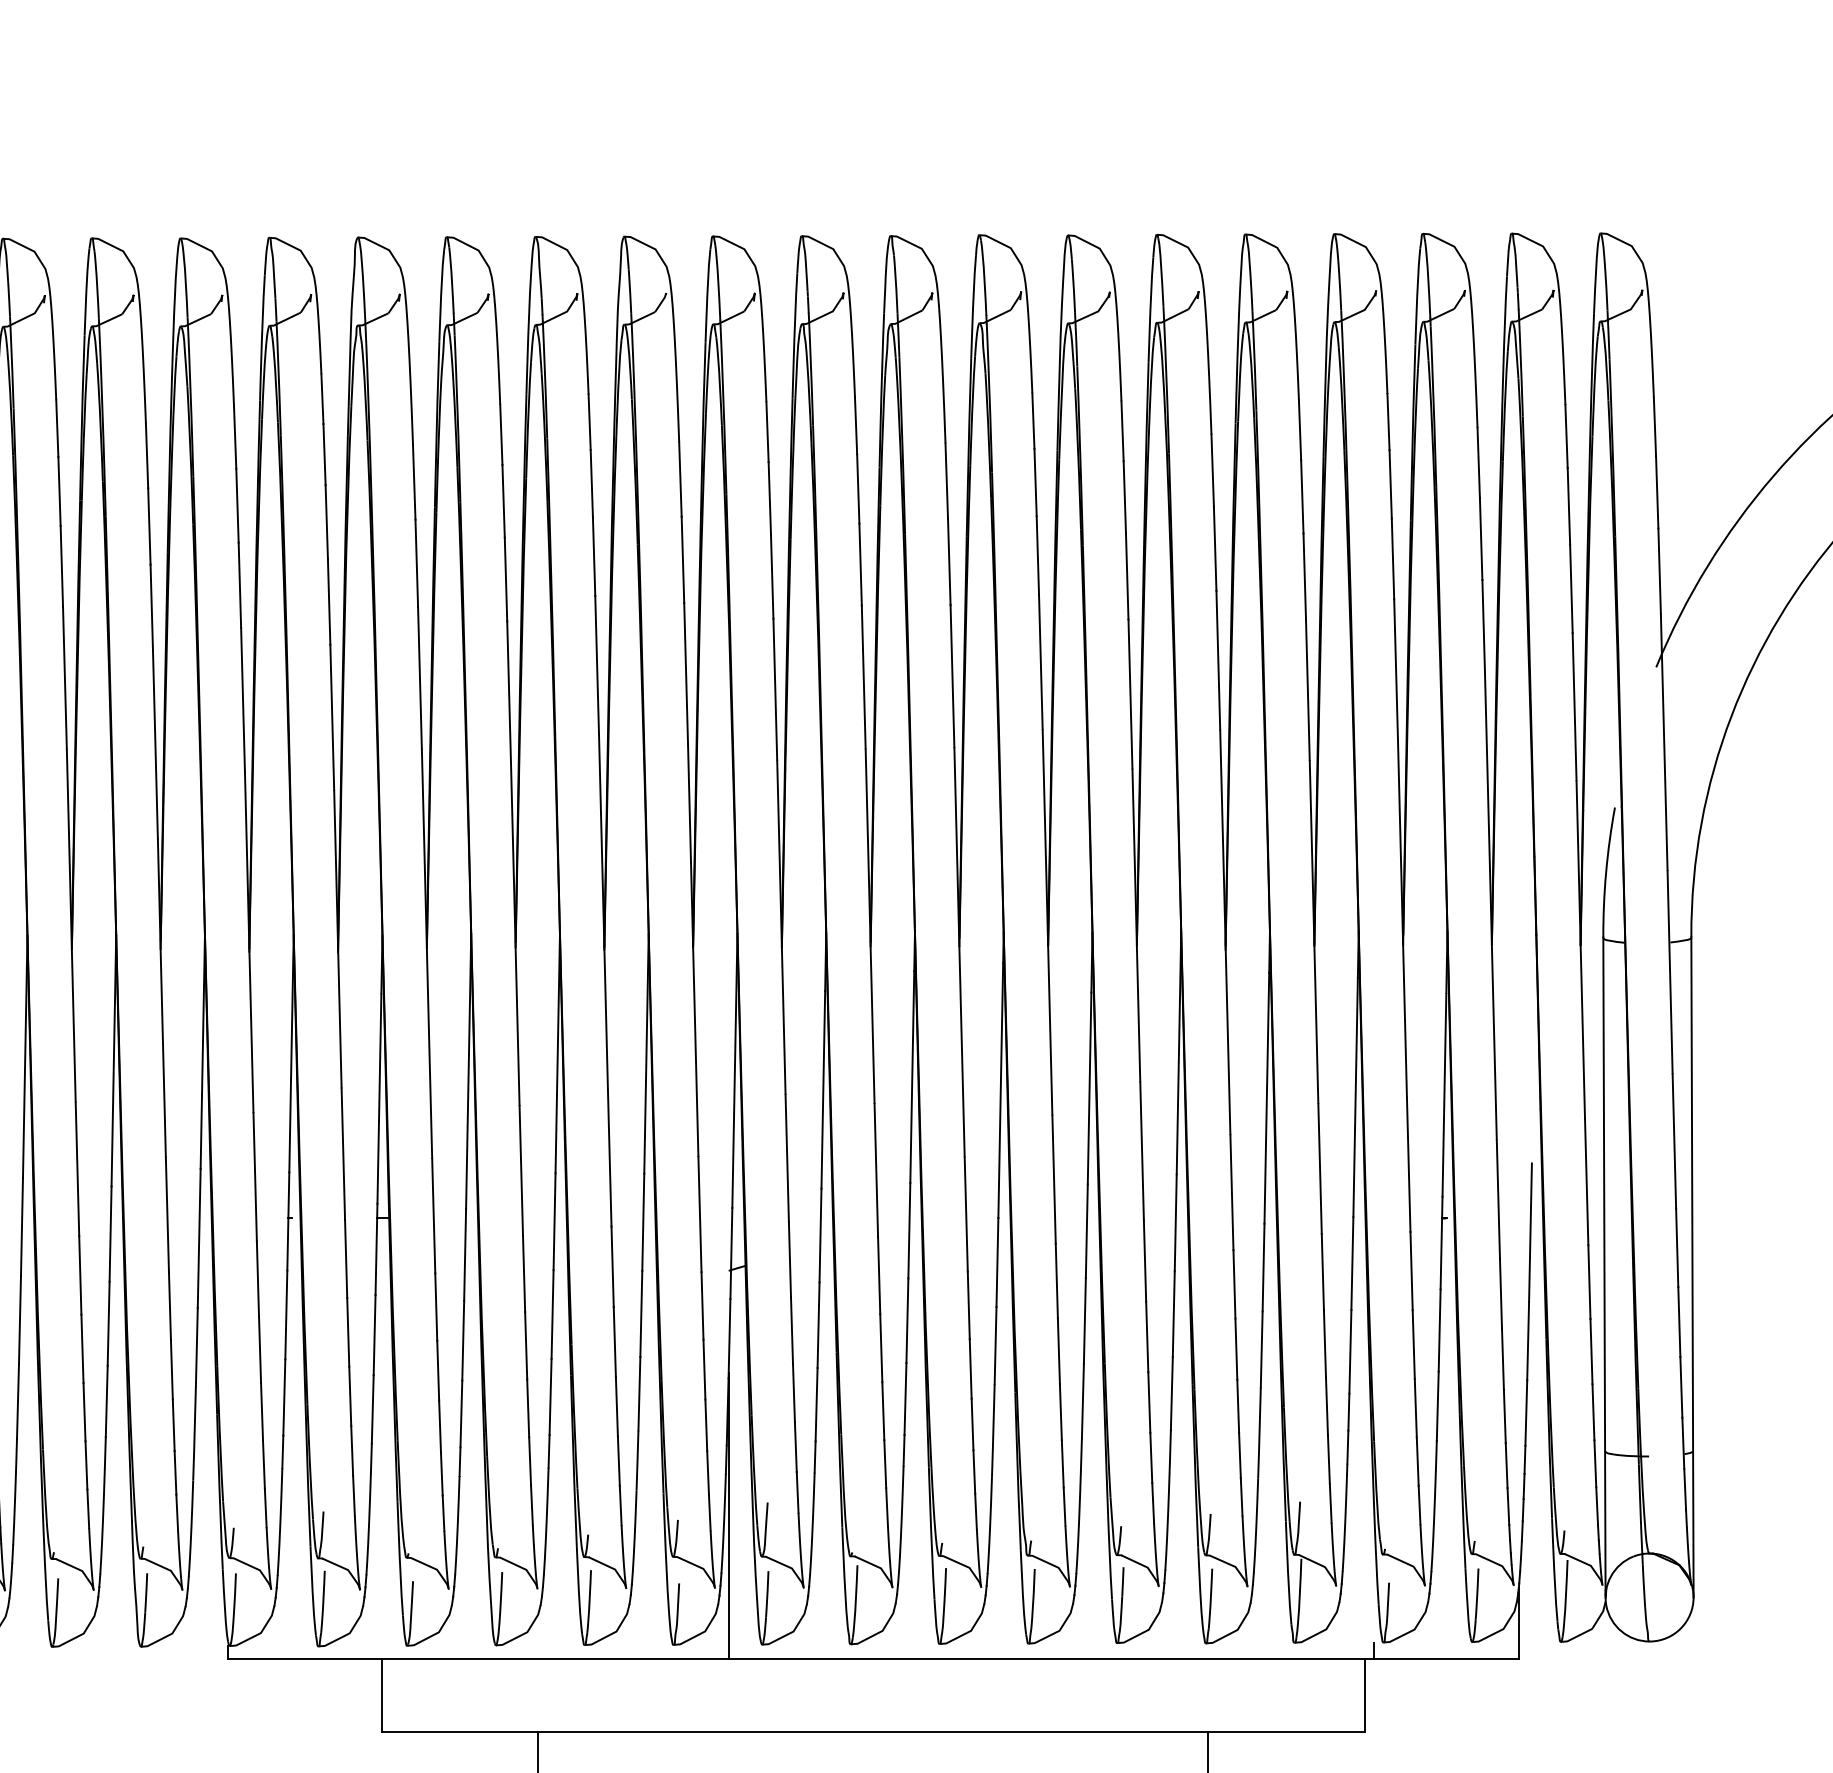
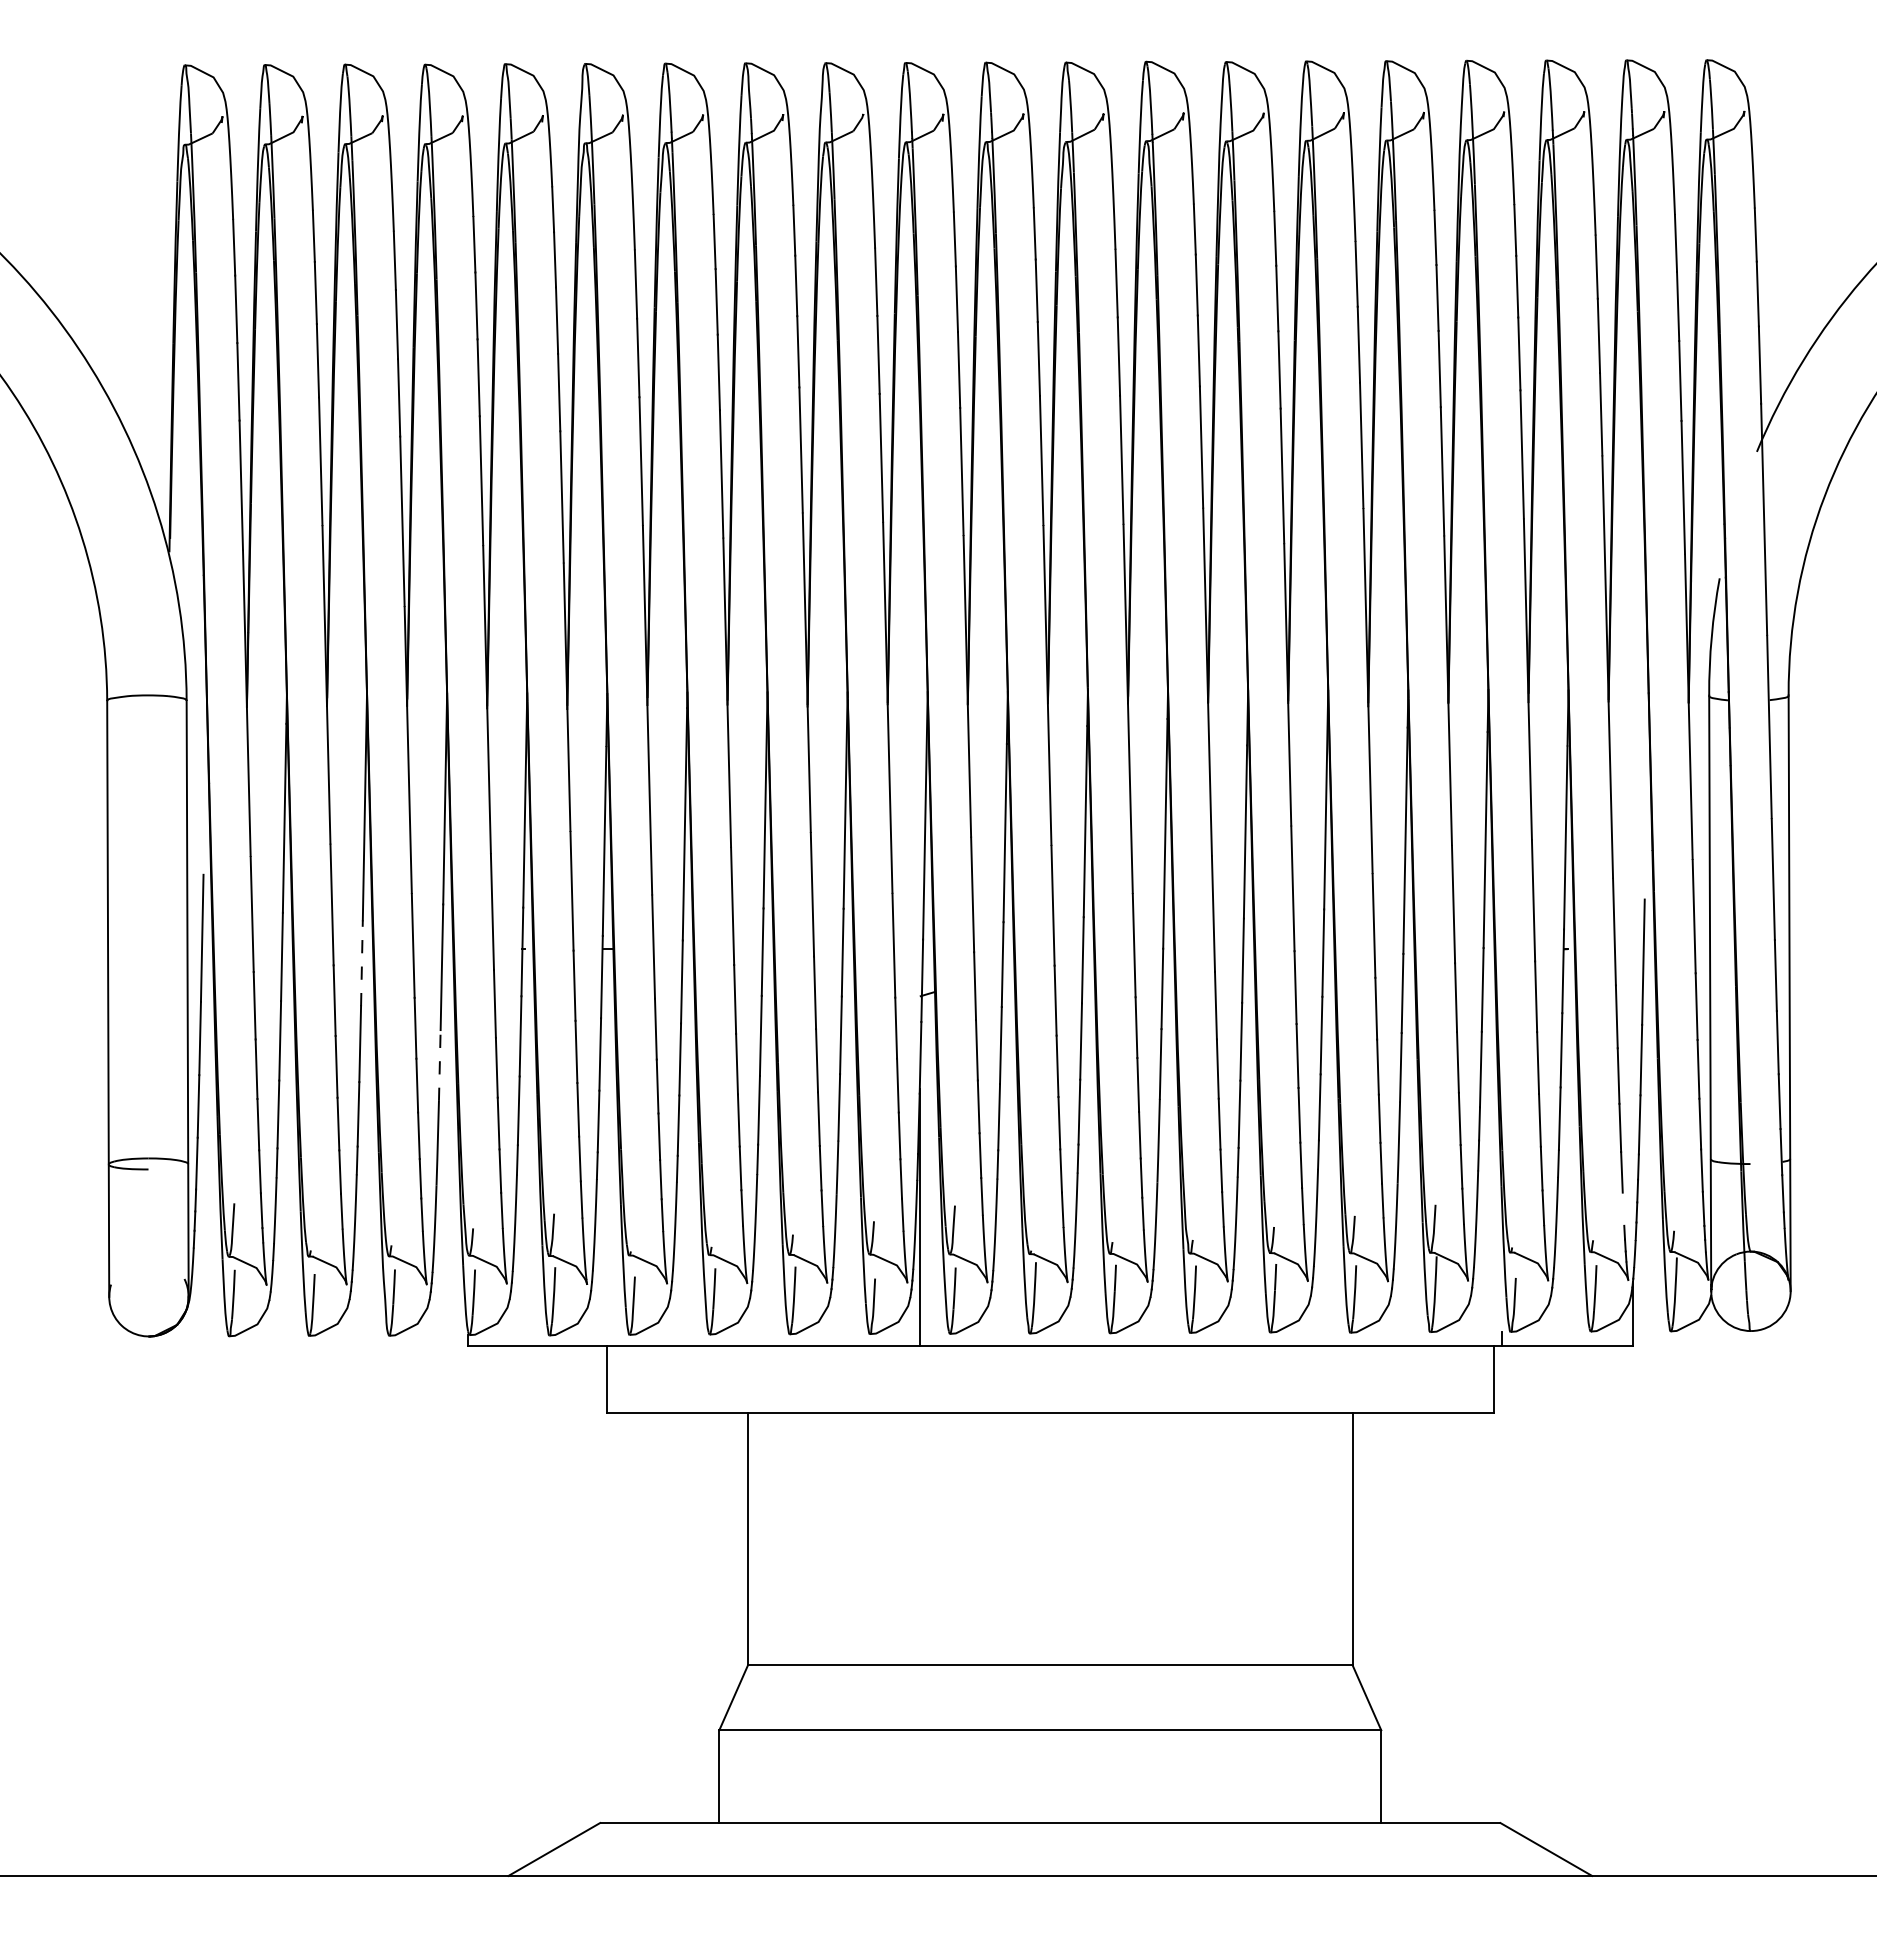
line: (110, 1234) -> (361, 963), solid -> dashed
line: (196, 1347) -> (439, 1065), solid -> dashed
line: (1508, 1505) -> (1623, 1208), removed

